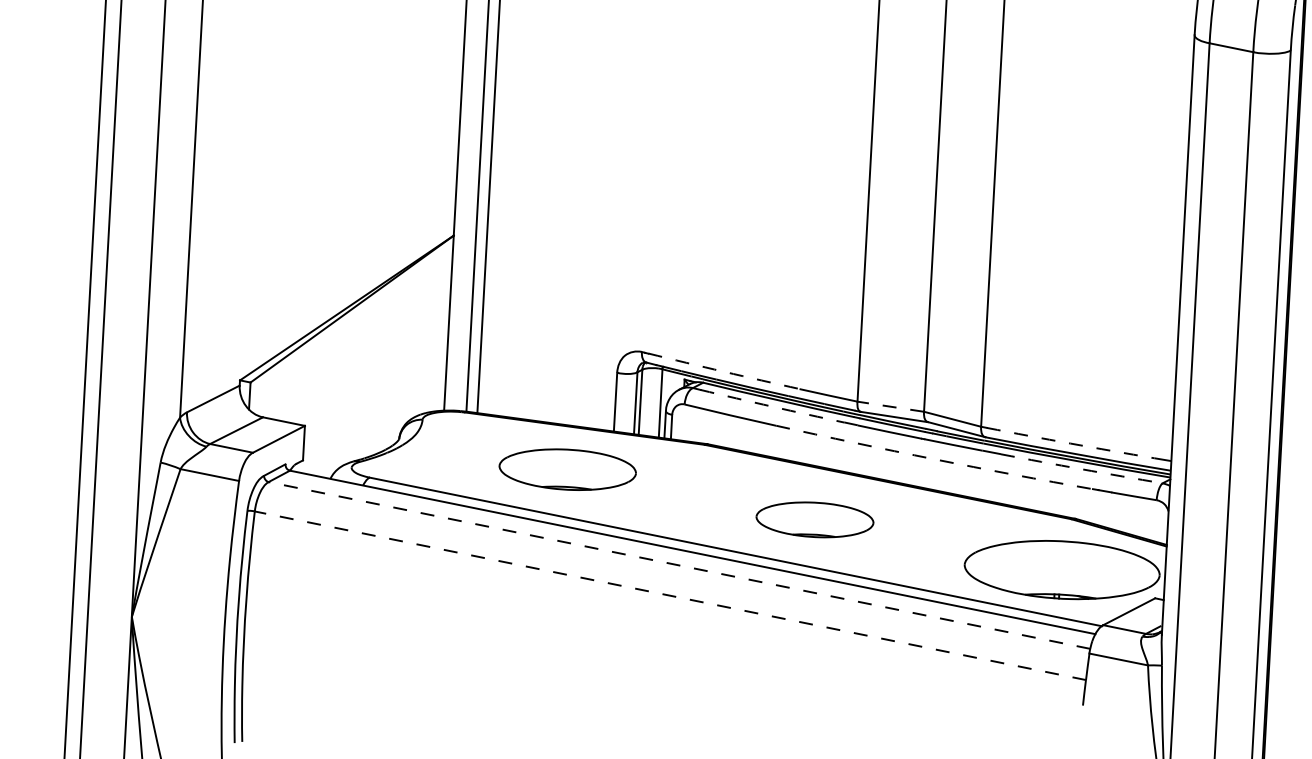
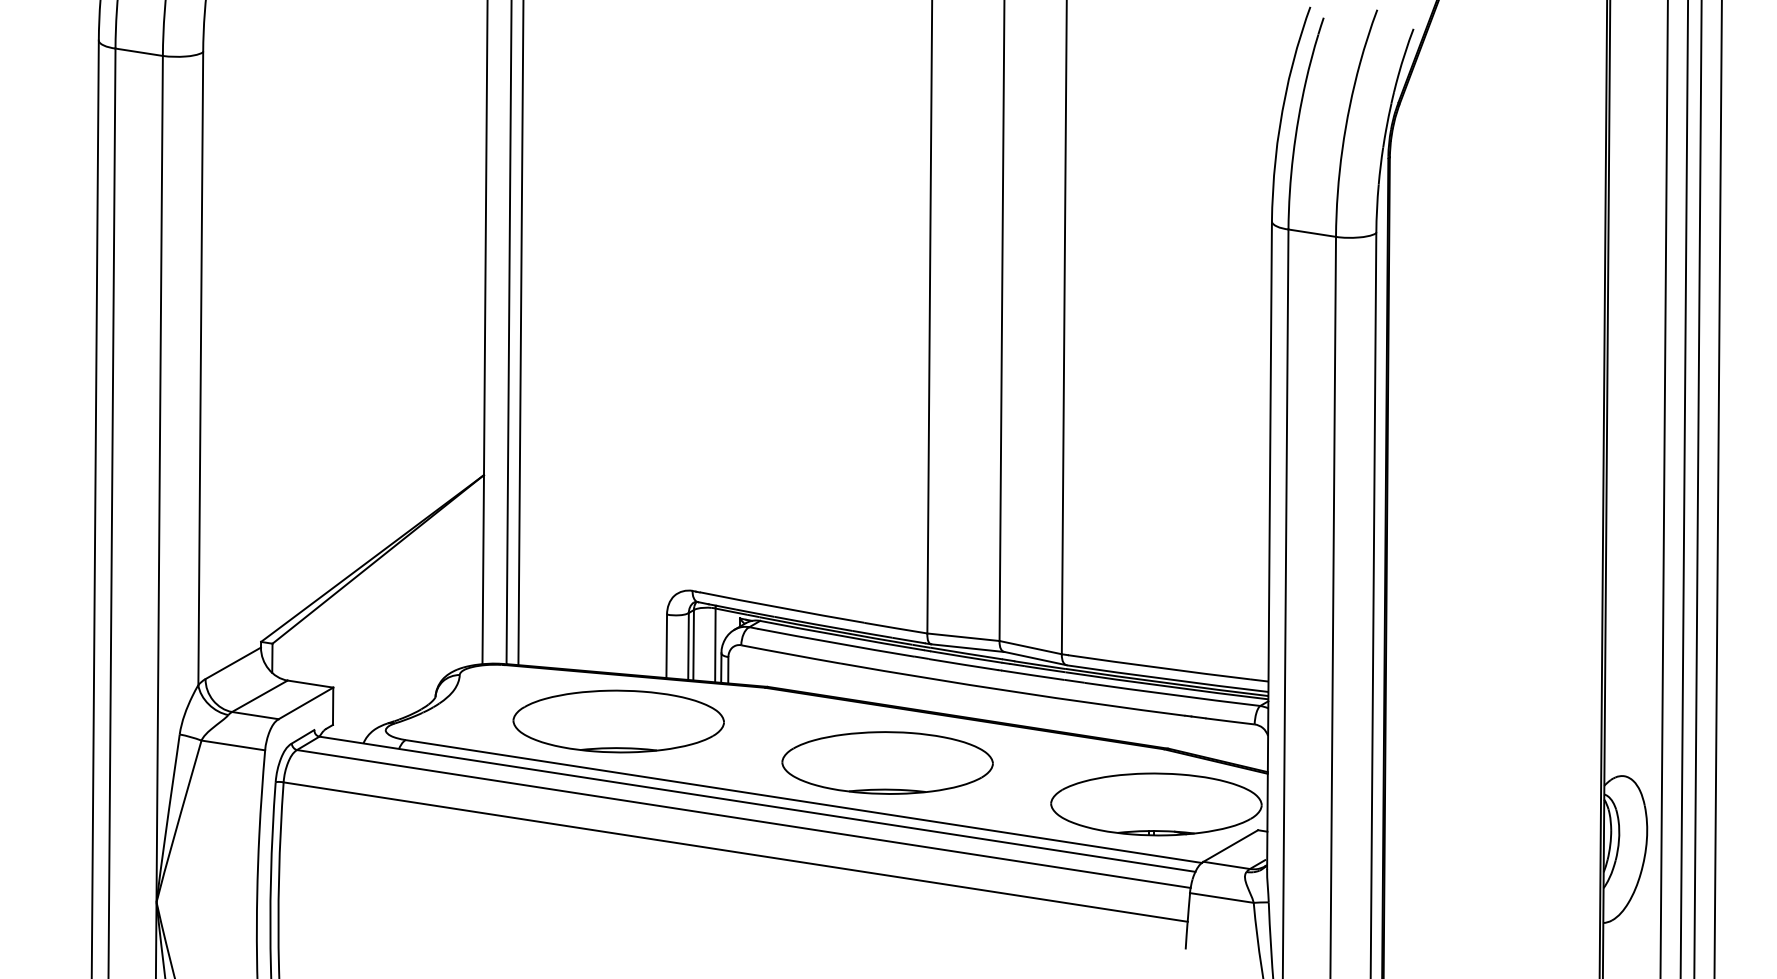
arc: (723, 372) -> (781, 608), dashed -> solid
arc: (771, 406) -> (835, 643), dashed -> solid
line: (889, 406) -> (962, 637), dashed -> solid
arc: (1070, 443) -> (1158, 667), dashed -> solid
arc: (933, 459) -> (1012, 691), dashed -> solid
arc: (1081, 468) -> (1172, 694), dashed -> solid
part: (567, 469) -> (618, 721), size x1.43
part: (814, 519) -> (887, 762), size x1.67
line: (679, 564) -> (743, 818), dashed -> solid
line: (670, 596) -> (735, 852), dashed -> solid

